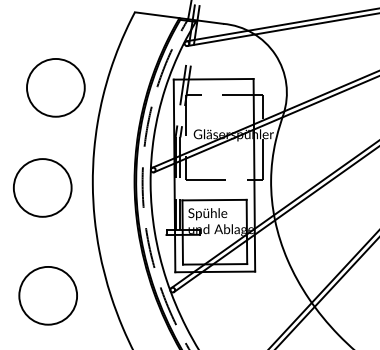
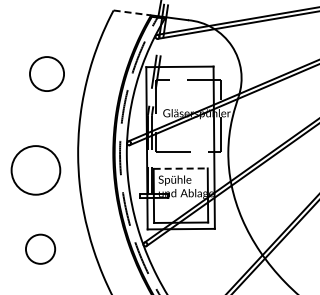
line: (157, 14) -> (132, 12), solid -> dashed
circle: (55, 87) -> (46, 73), size x0.7
circle: (42, 188) -> (35, 170), moved
line: (215, 199) -> (181, 168), solid -> dashed
circle: (48, 294) -> (40, 248), size x0.6

